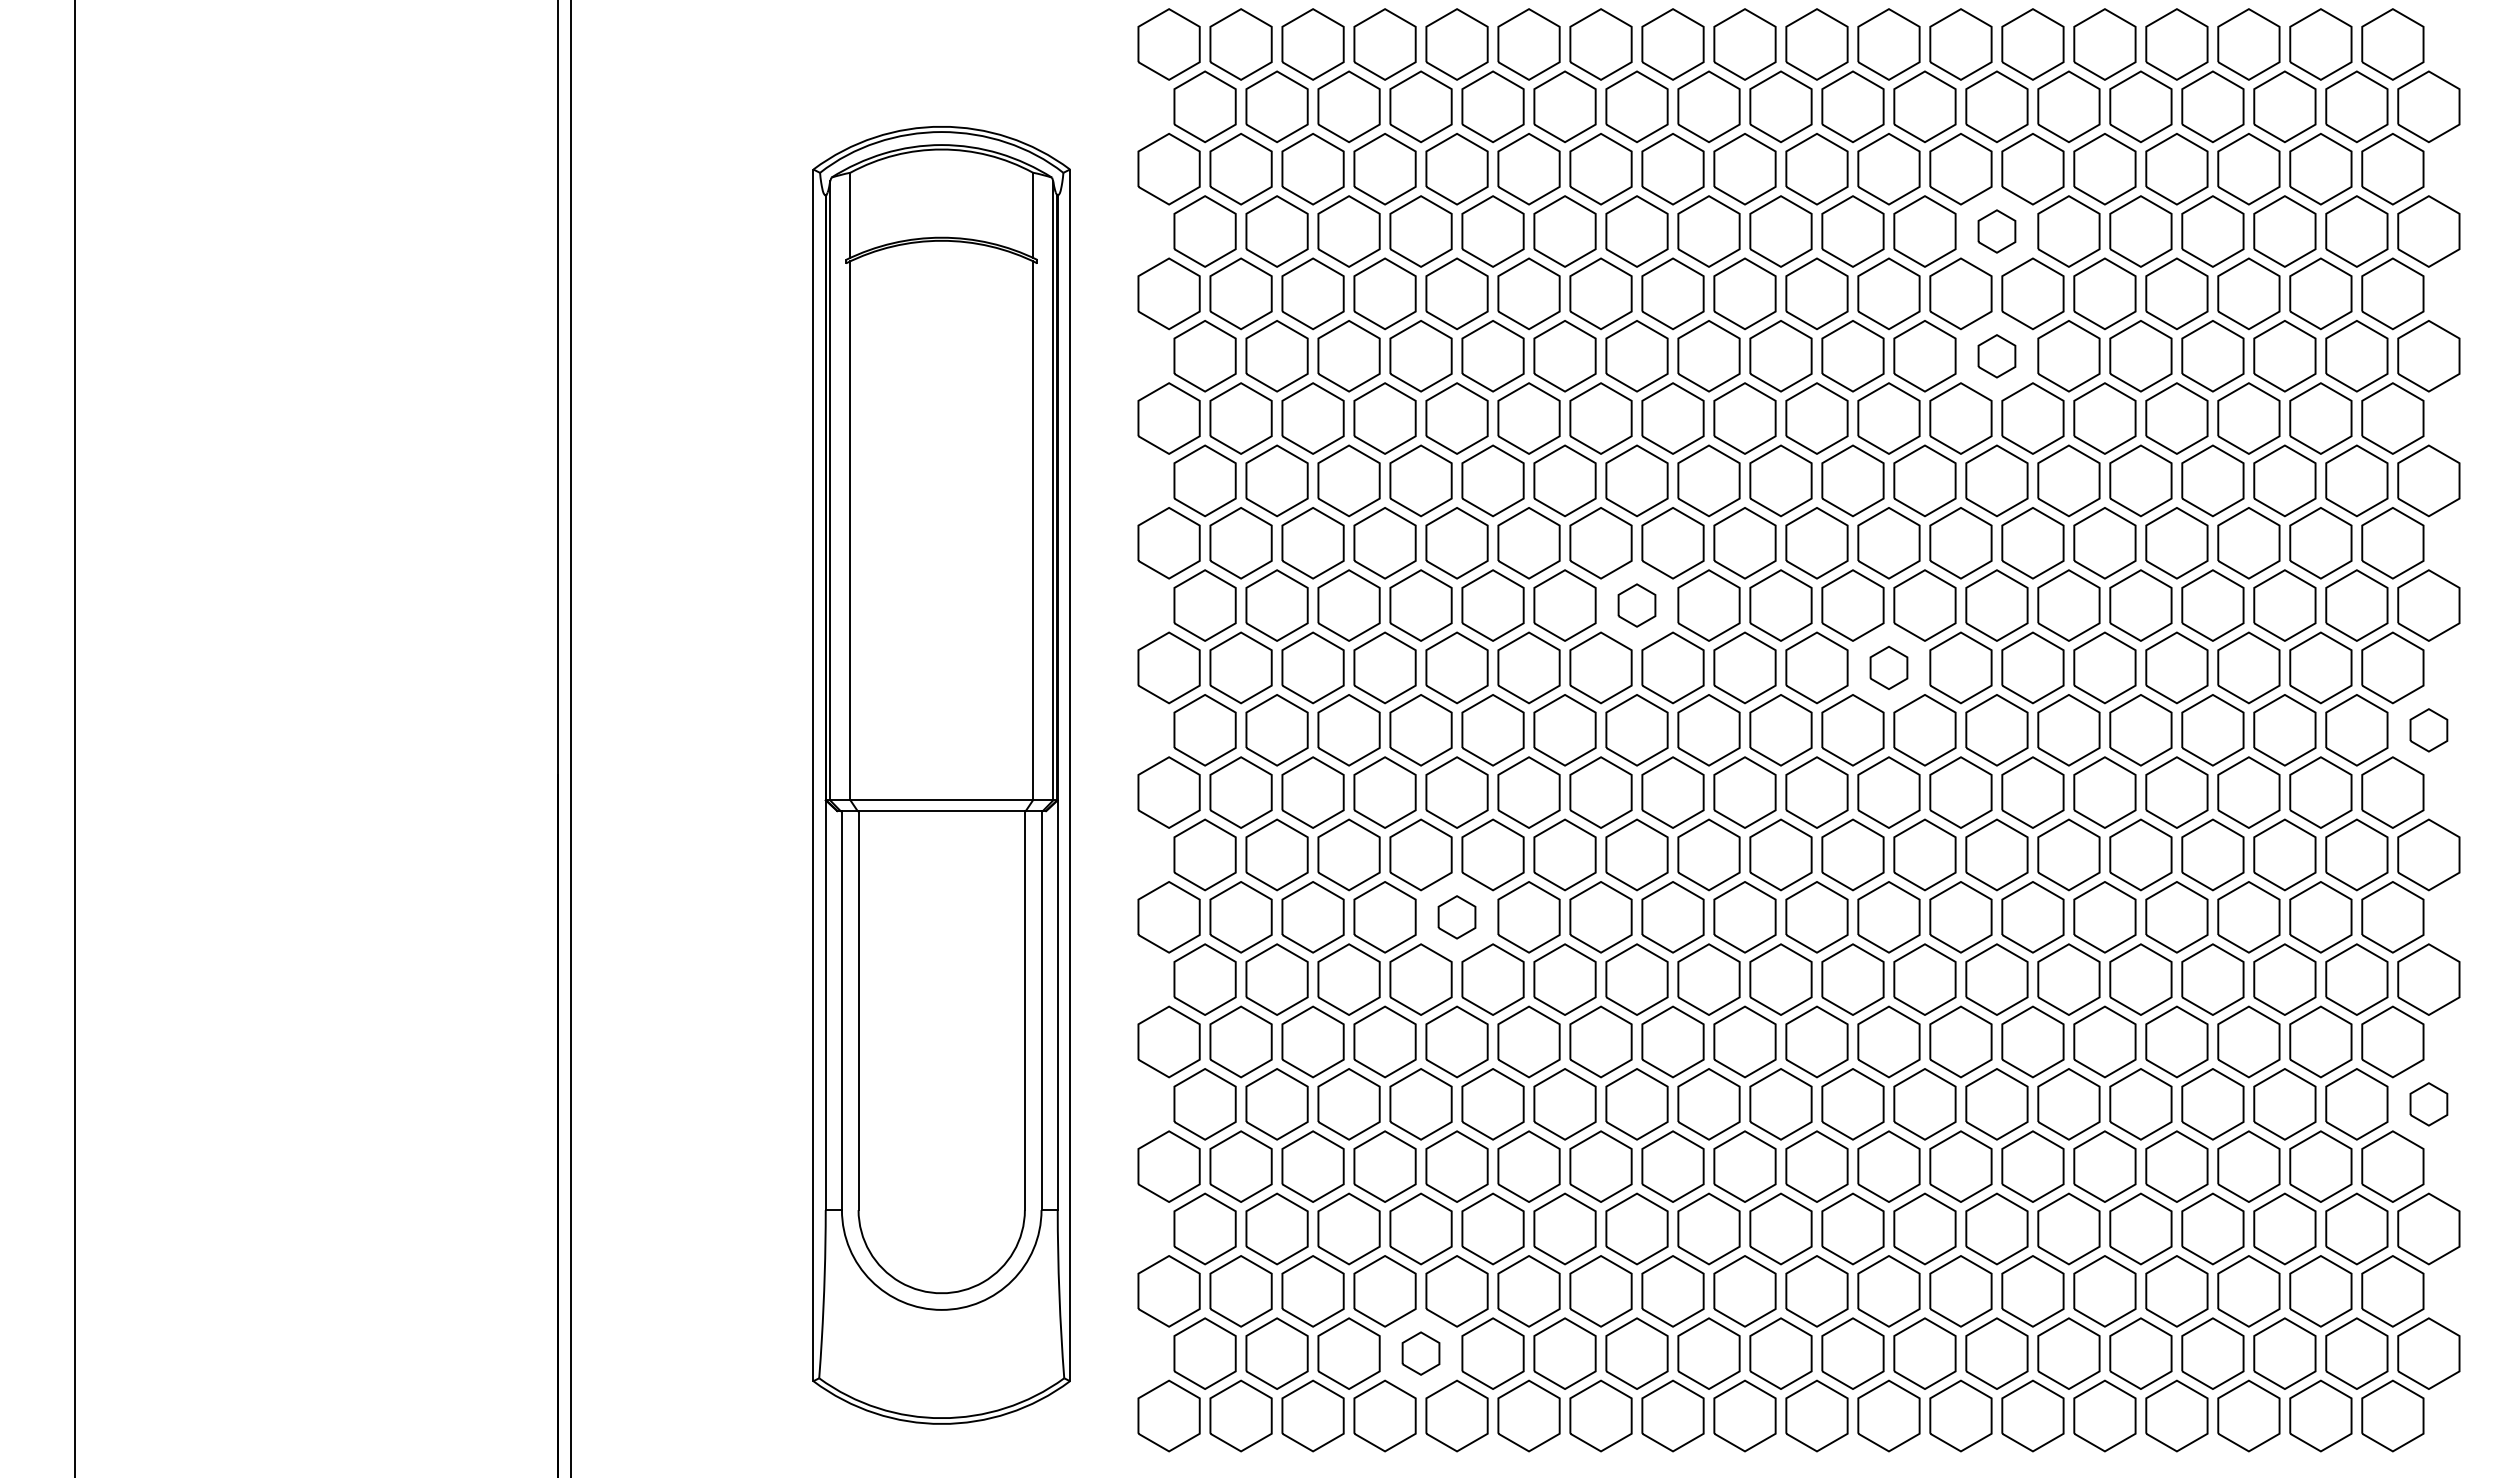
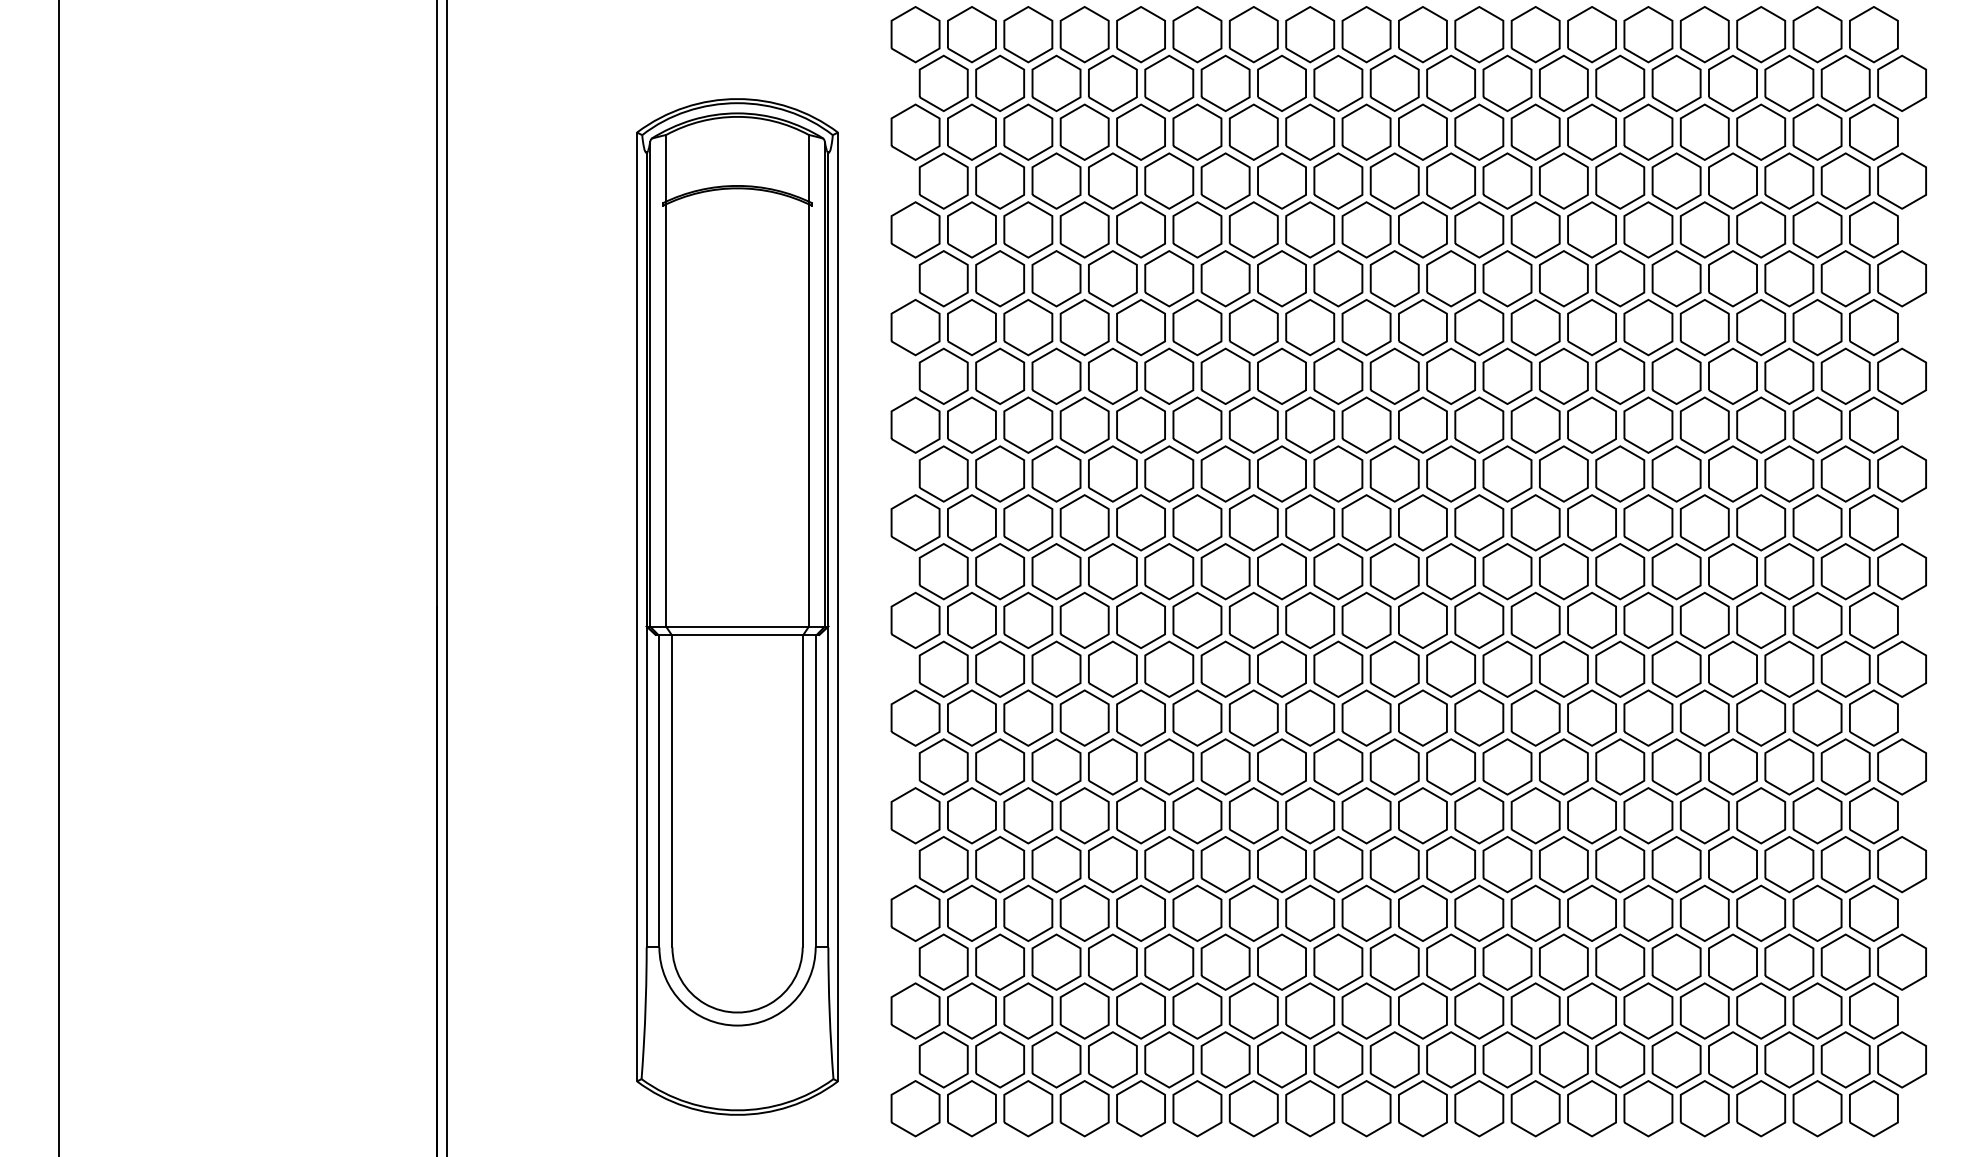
part: (1996, 231) -> (1563, 181), size x1.67
part: (1996, 356) -> (1563, 278), size x1.67
part: (1636, 605) -> (1281, 473), size x1.67
part: (1888, 667) -> (1478, 522), size x1.67
part: (2428, 730) -> (1901, 571), size x1.67
part: (1456, 917) -> (1140, 718), size x1.67
part: (2428, 1104) -> (1901, 864), size x1.67
part: (1420, 1353) -> (1112, 1059), size x1.67

